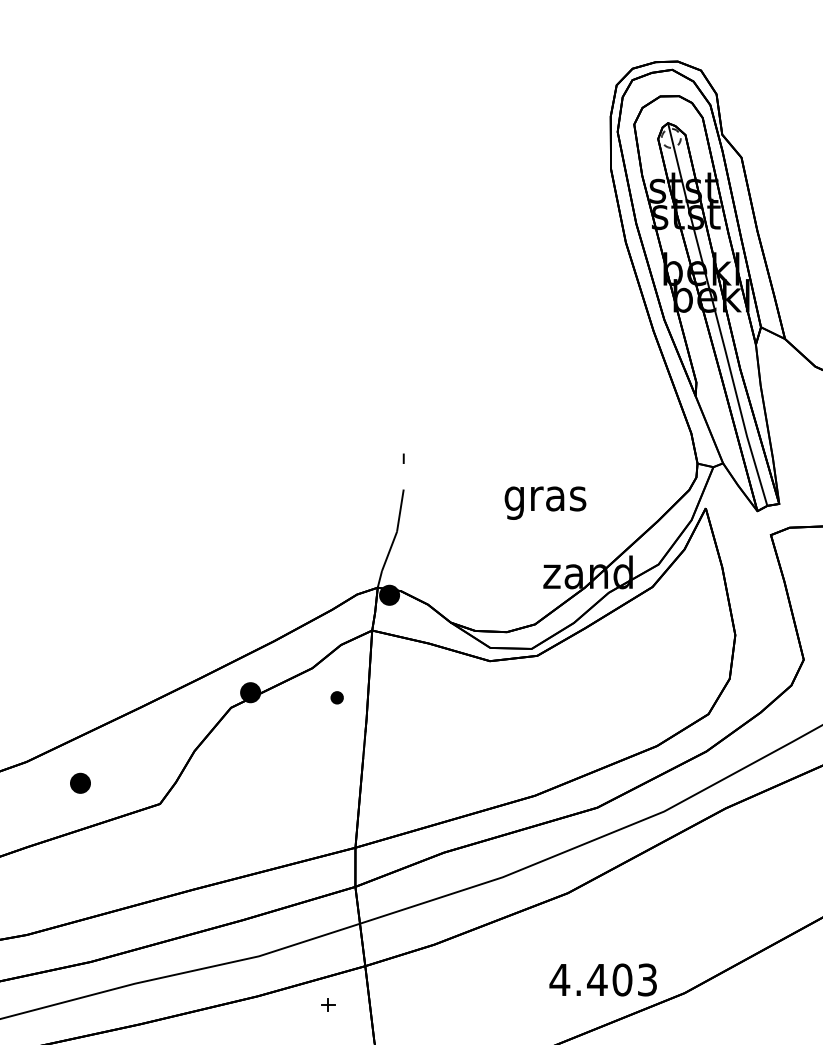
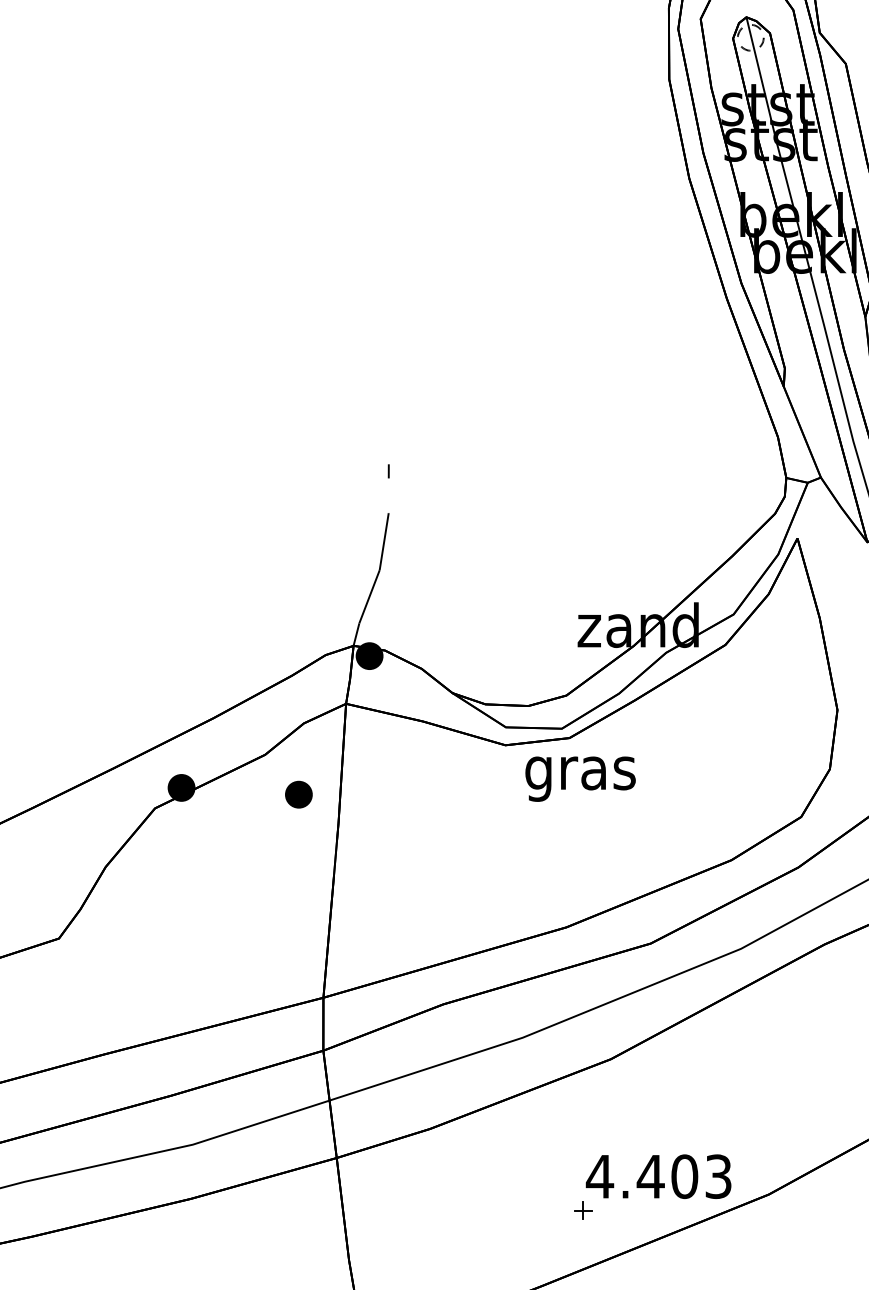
text: (545, 502) -> (580, 778), moved
part: (336, 697) -> (297, 794), size x1.67
part: (328, 1004) -> (583, 1209), moved

